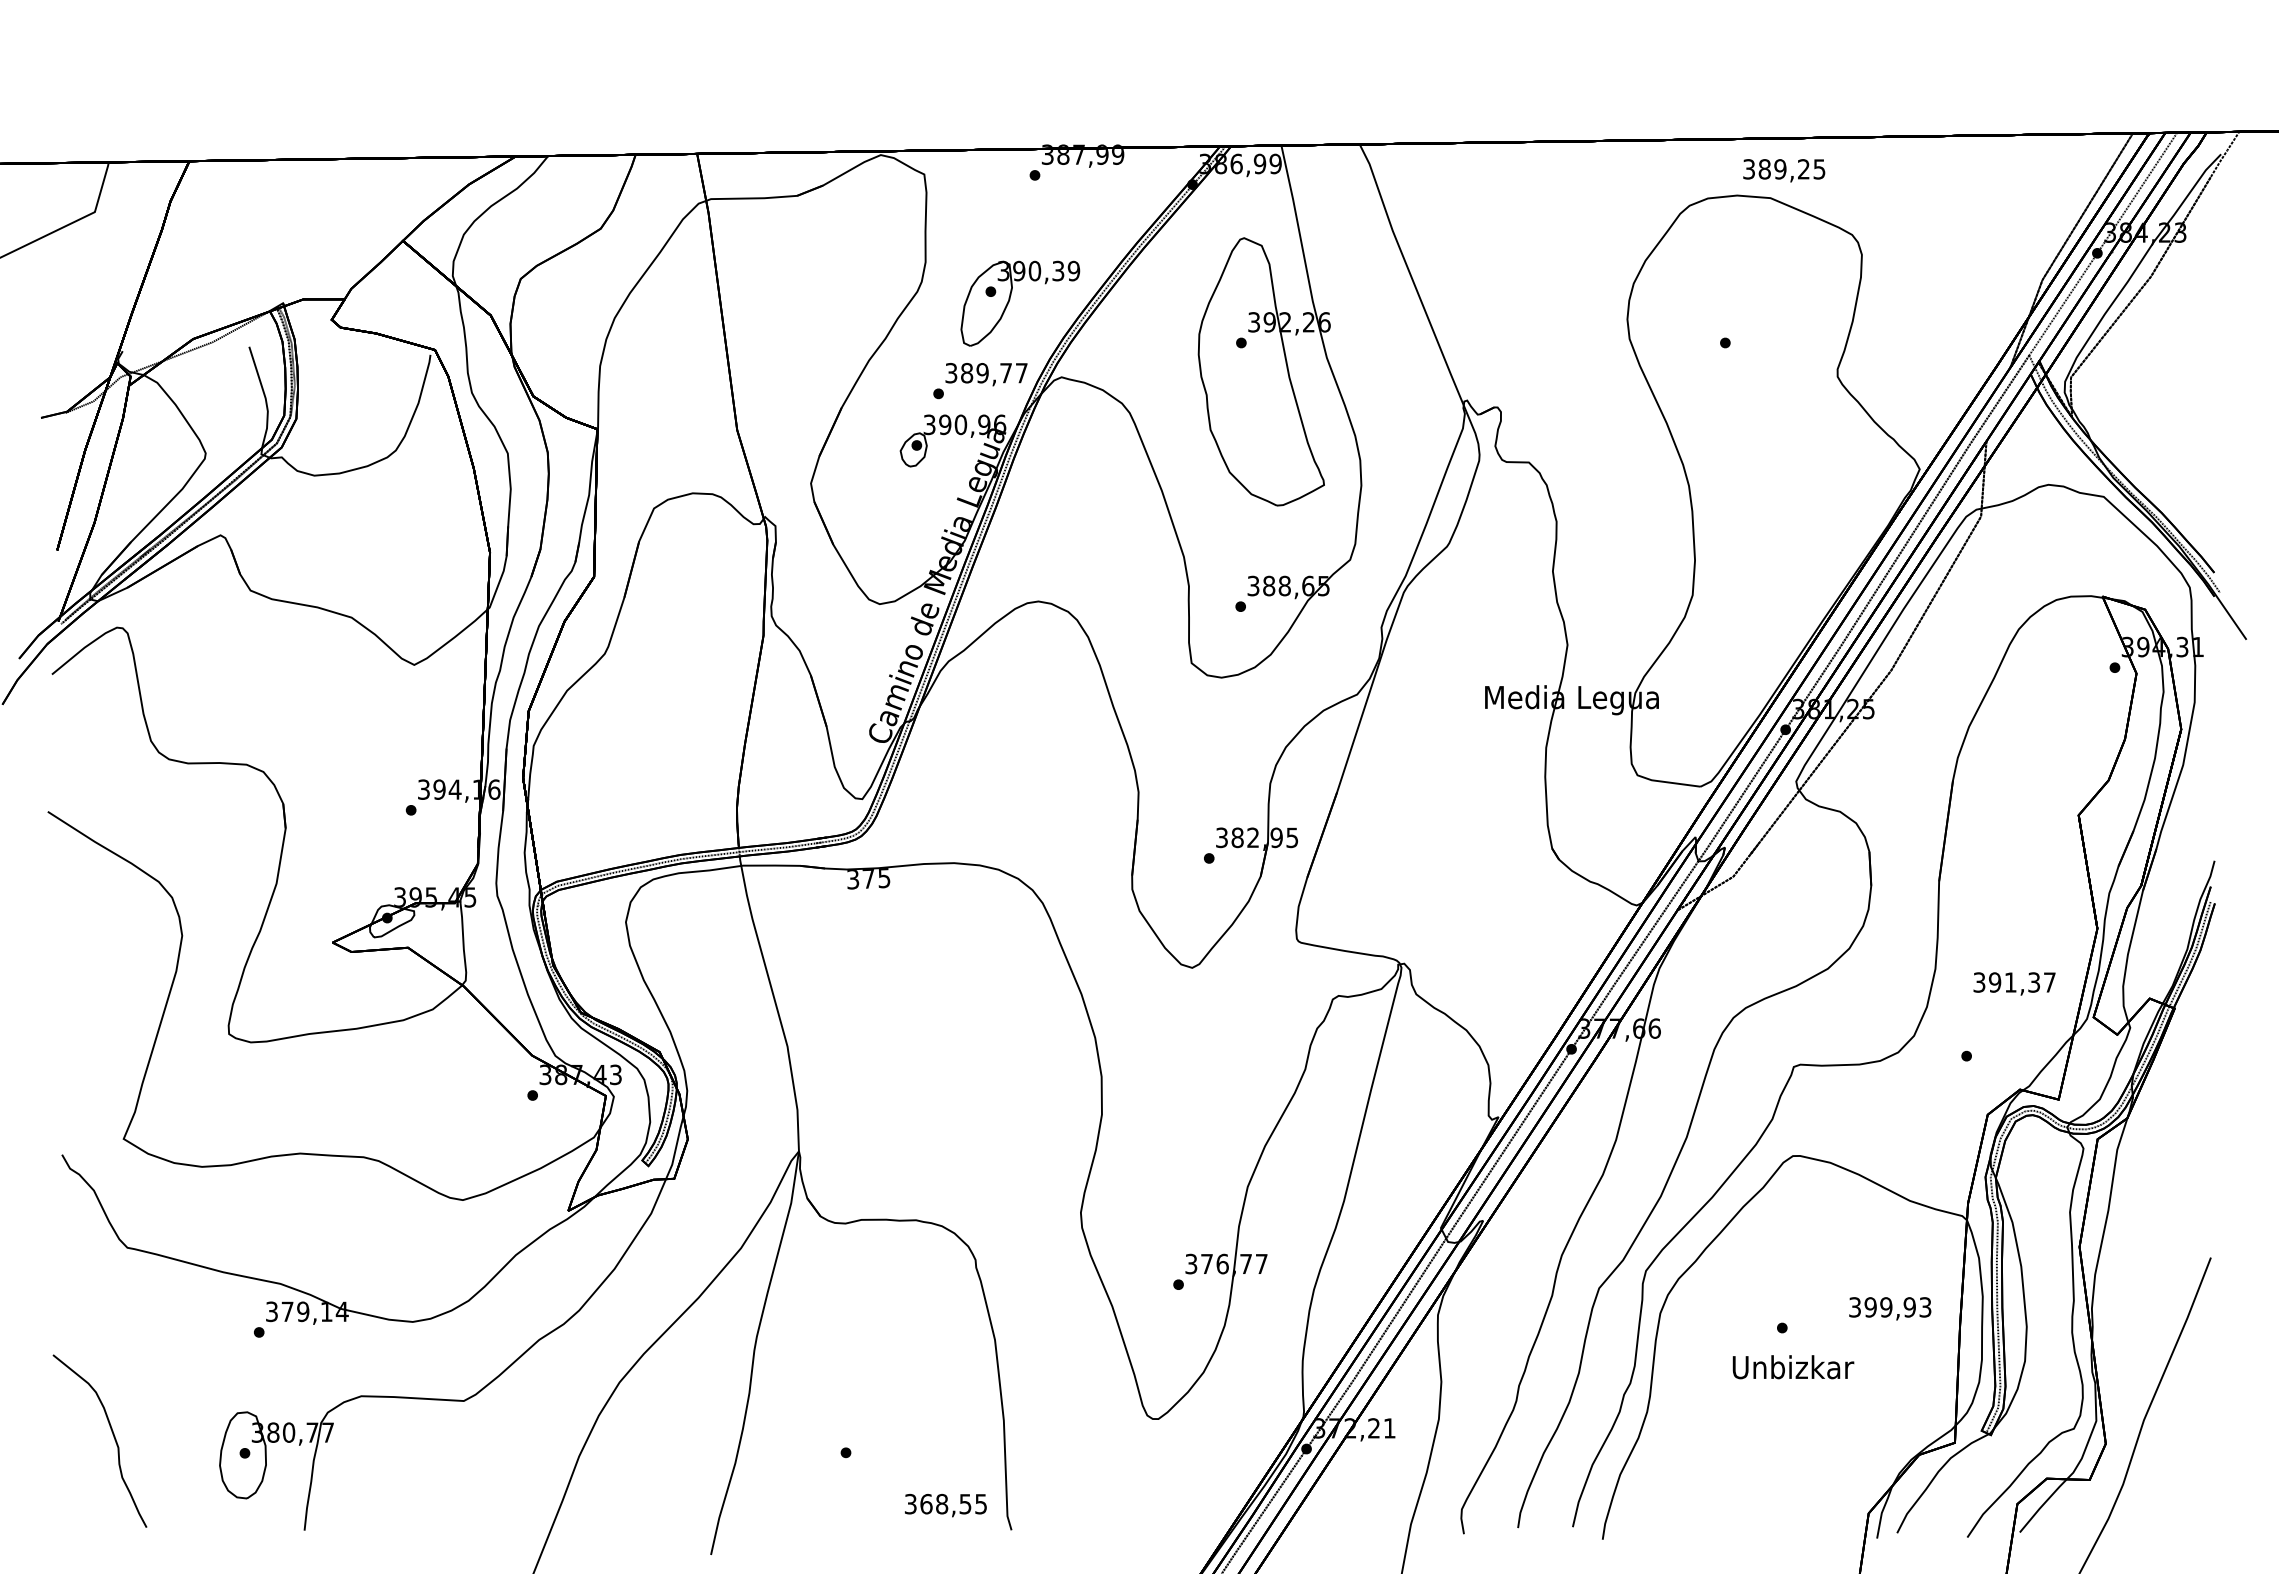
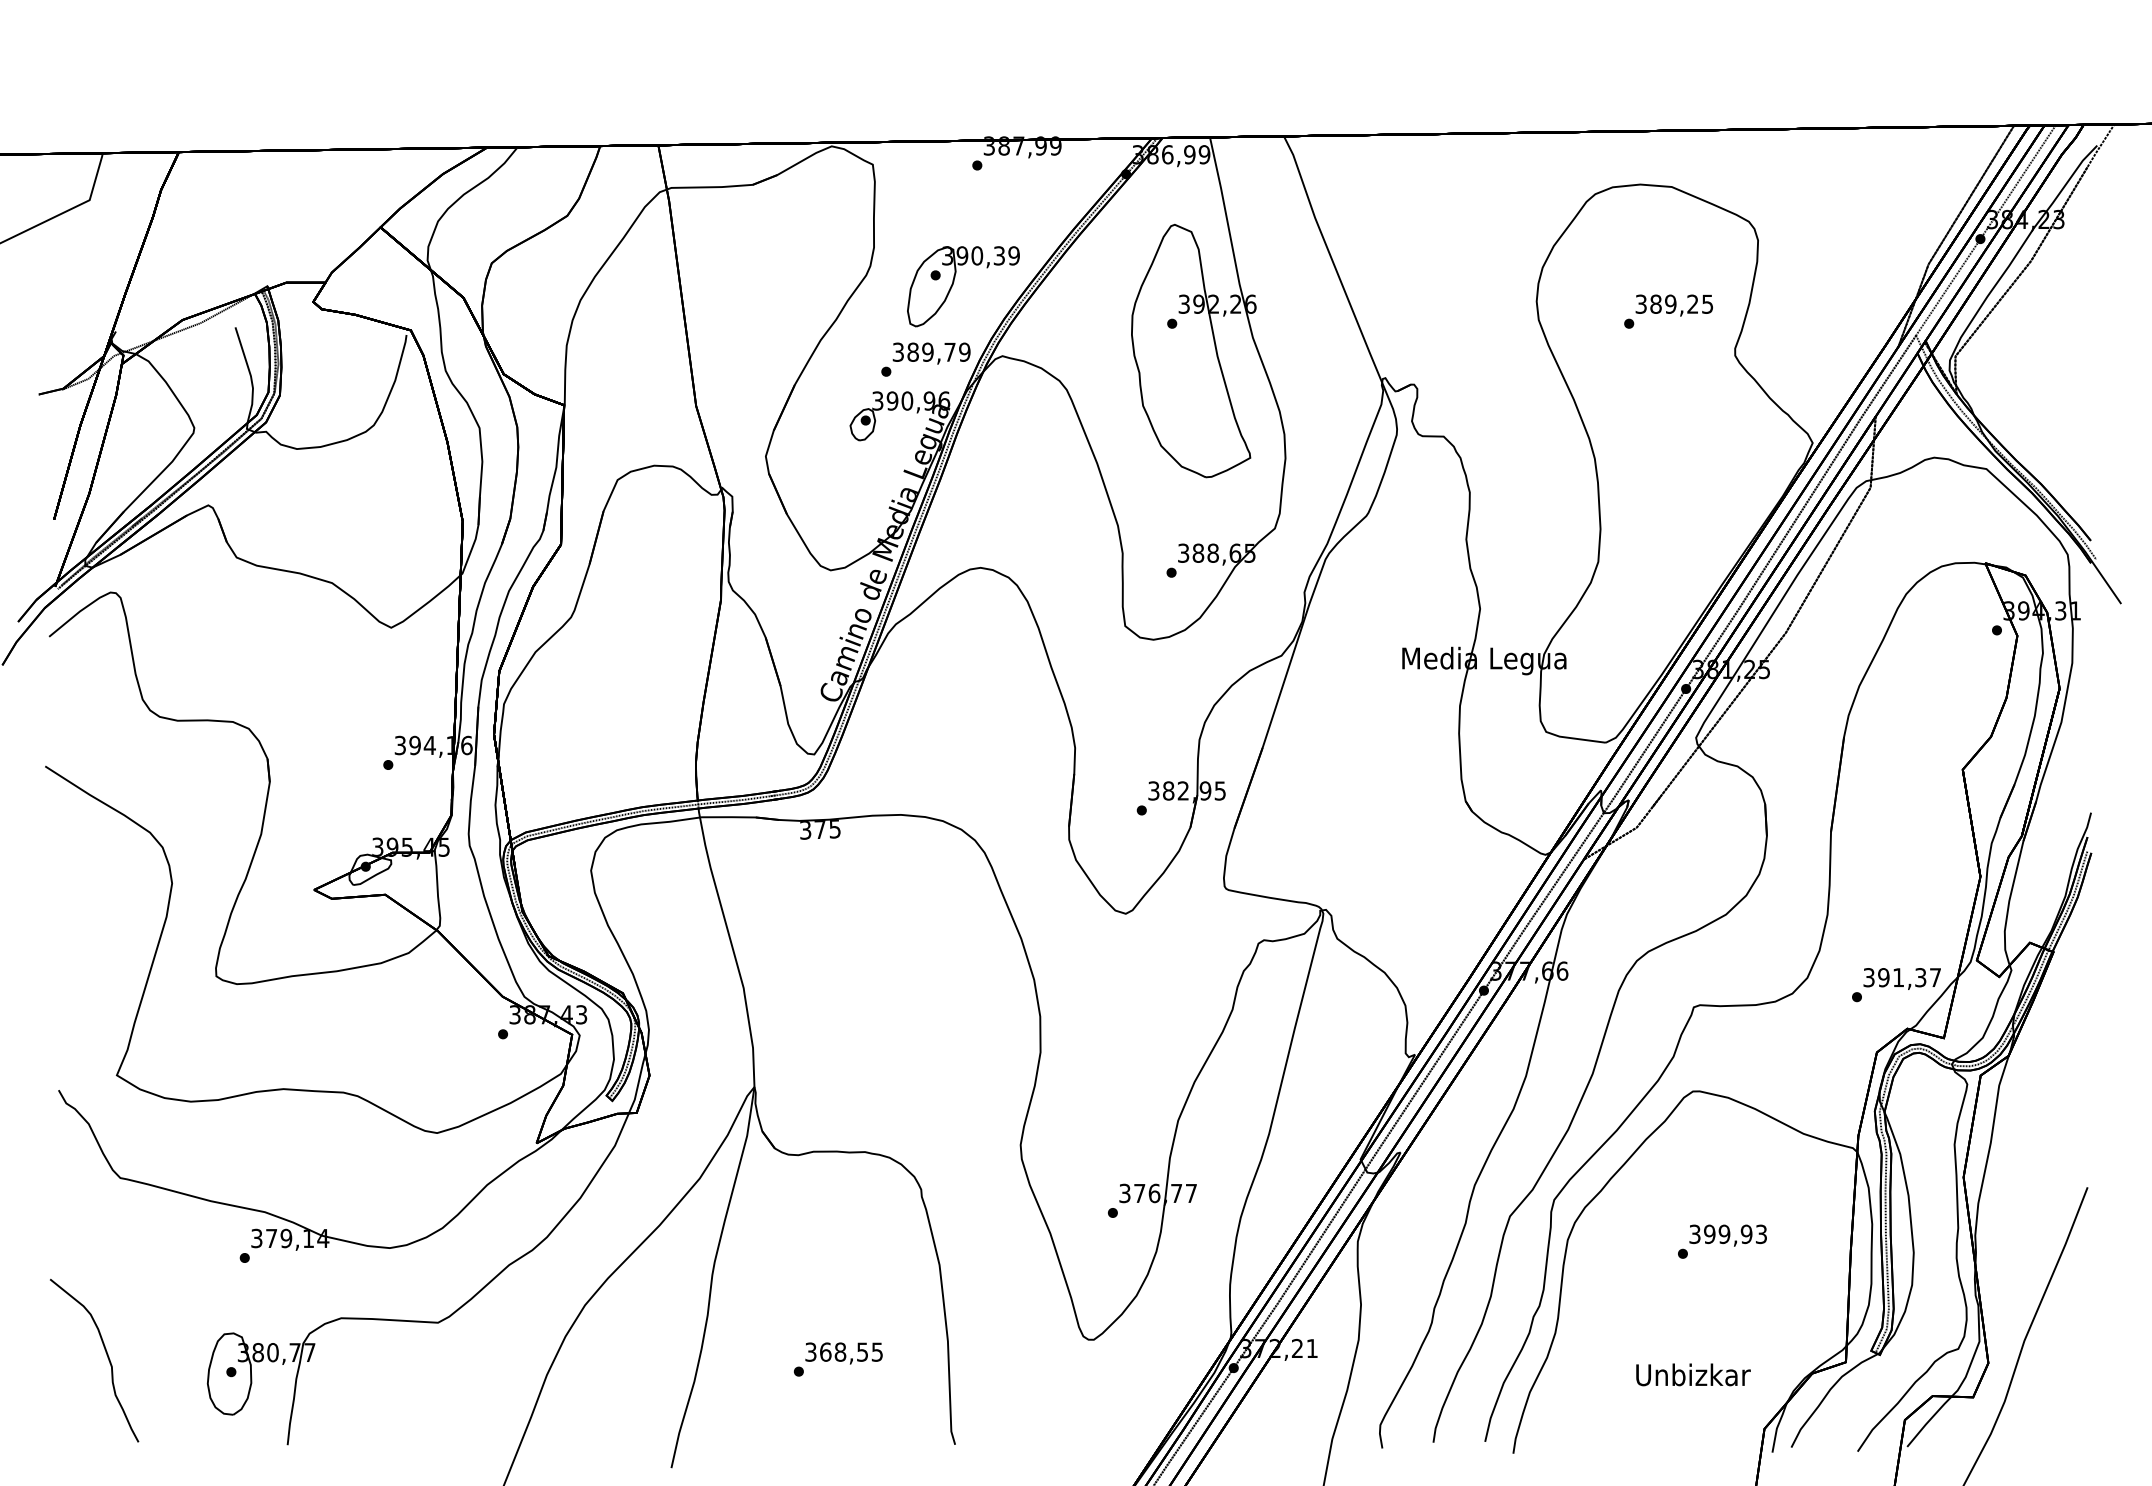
text: (1784, 170) -> (1674, 305), moved
text: (1021, 373) -> (964, 352), 389,77 -> 389,79
text: (2014, 983) -> (1902, 978), moved
text: (1890, 1308) -> (1728, 1235), moved
text: (1793, 1367) -> (1693, 1375), moved
text: (945, 1505) -> (843, 1353), moved

